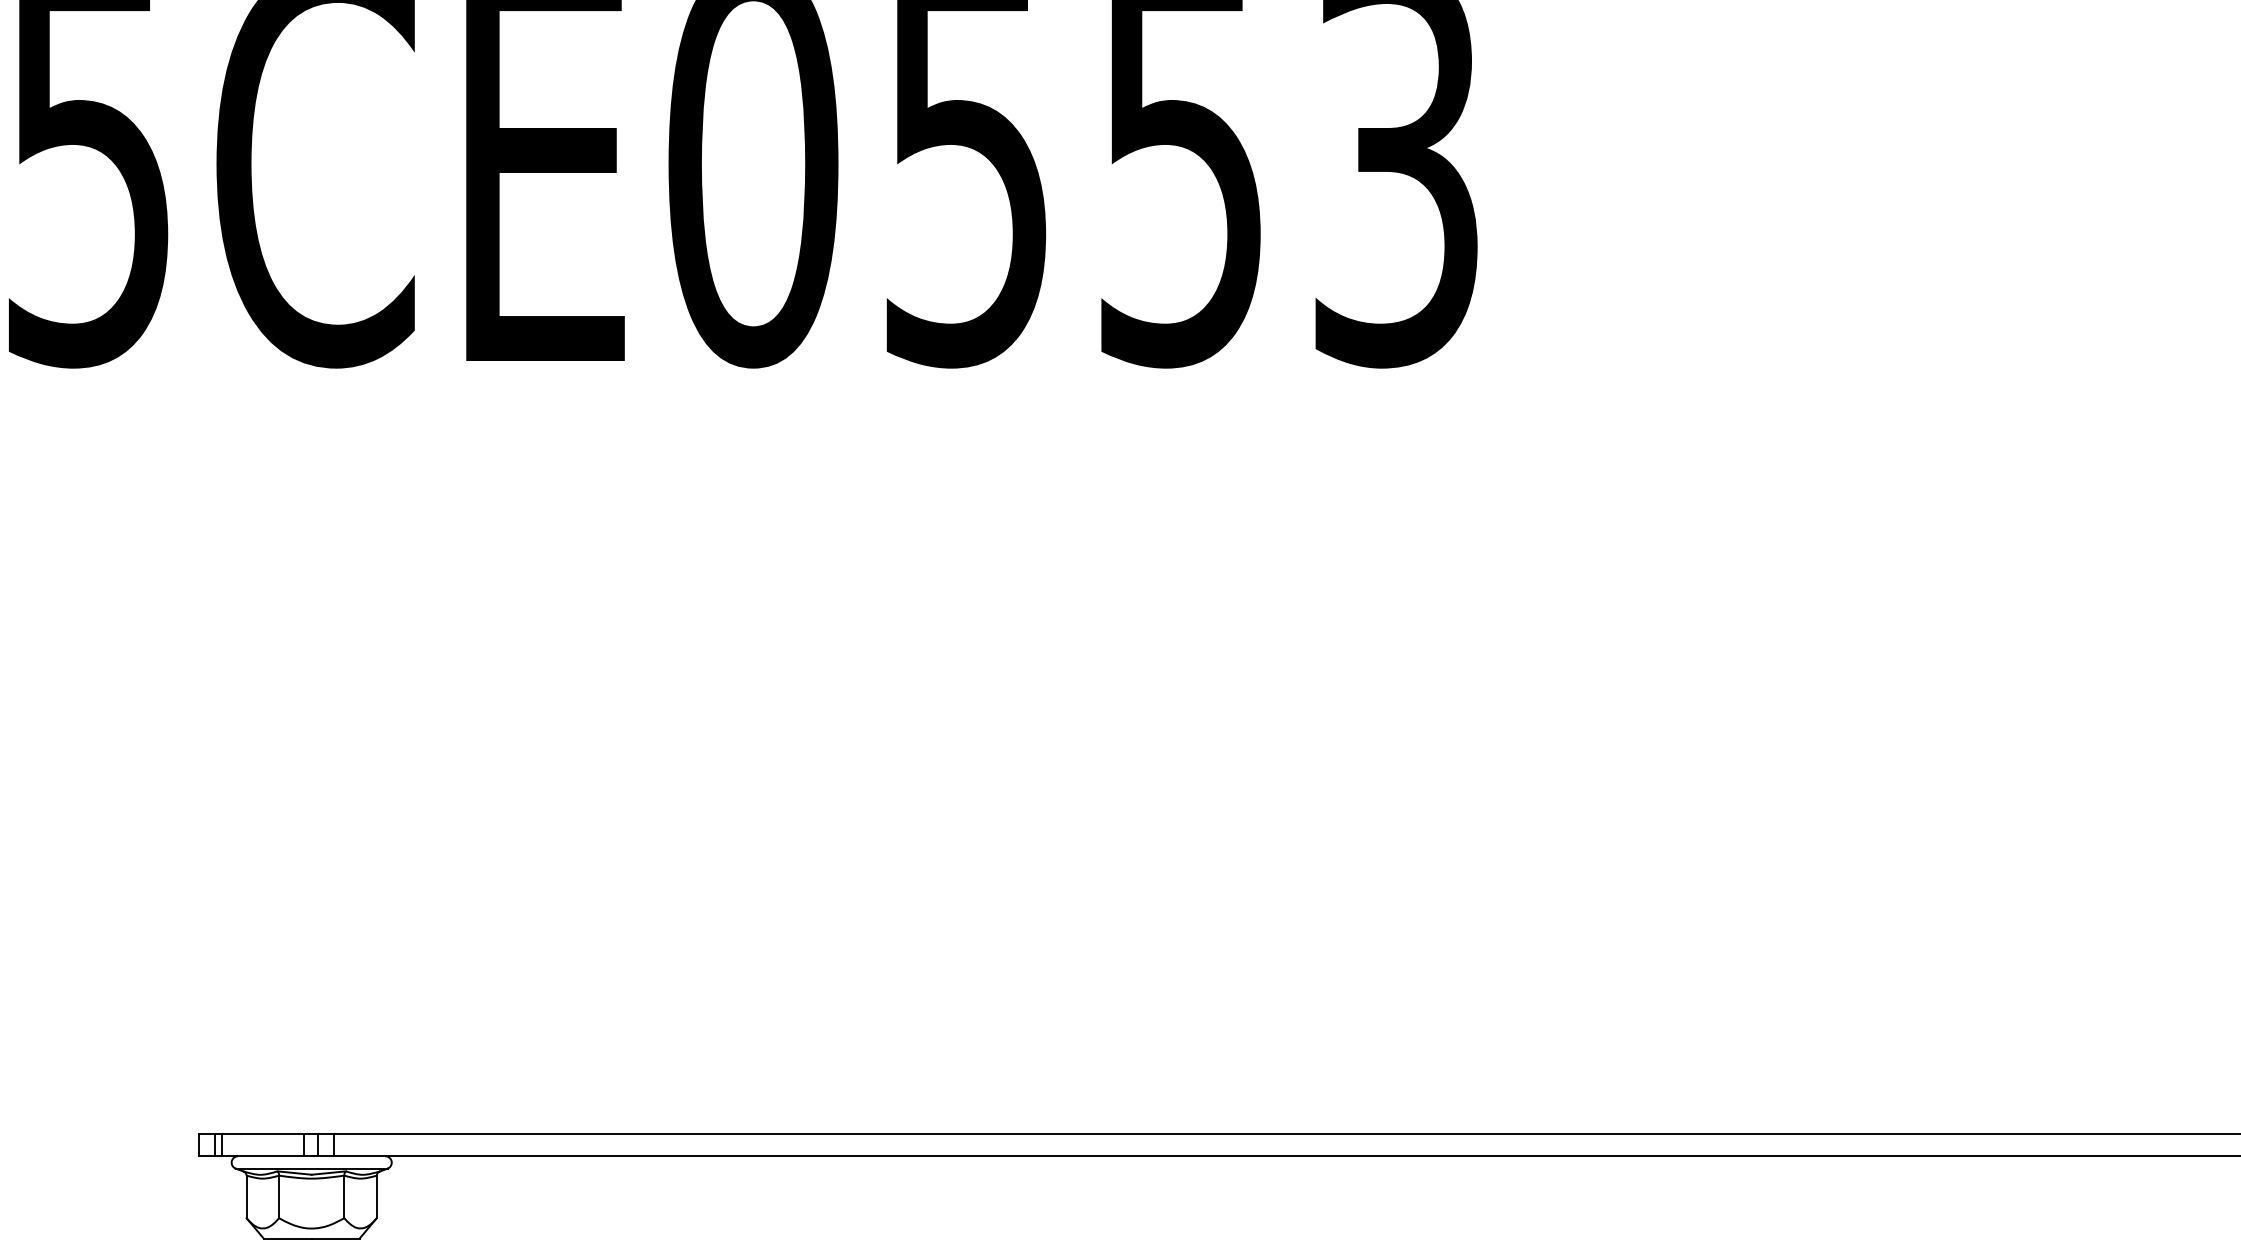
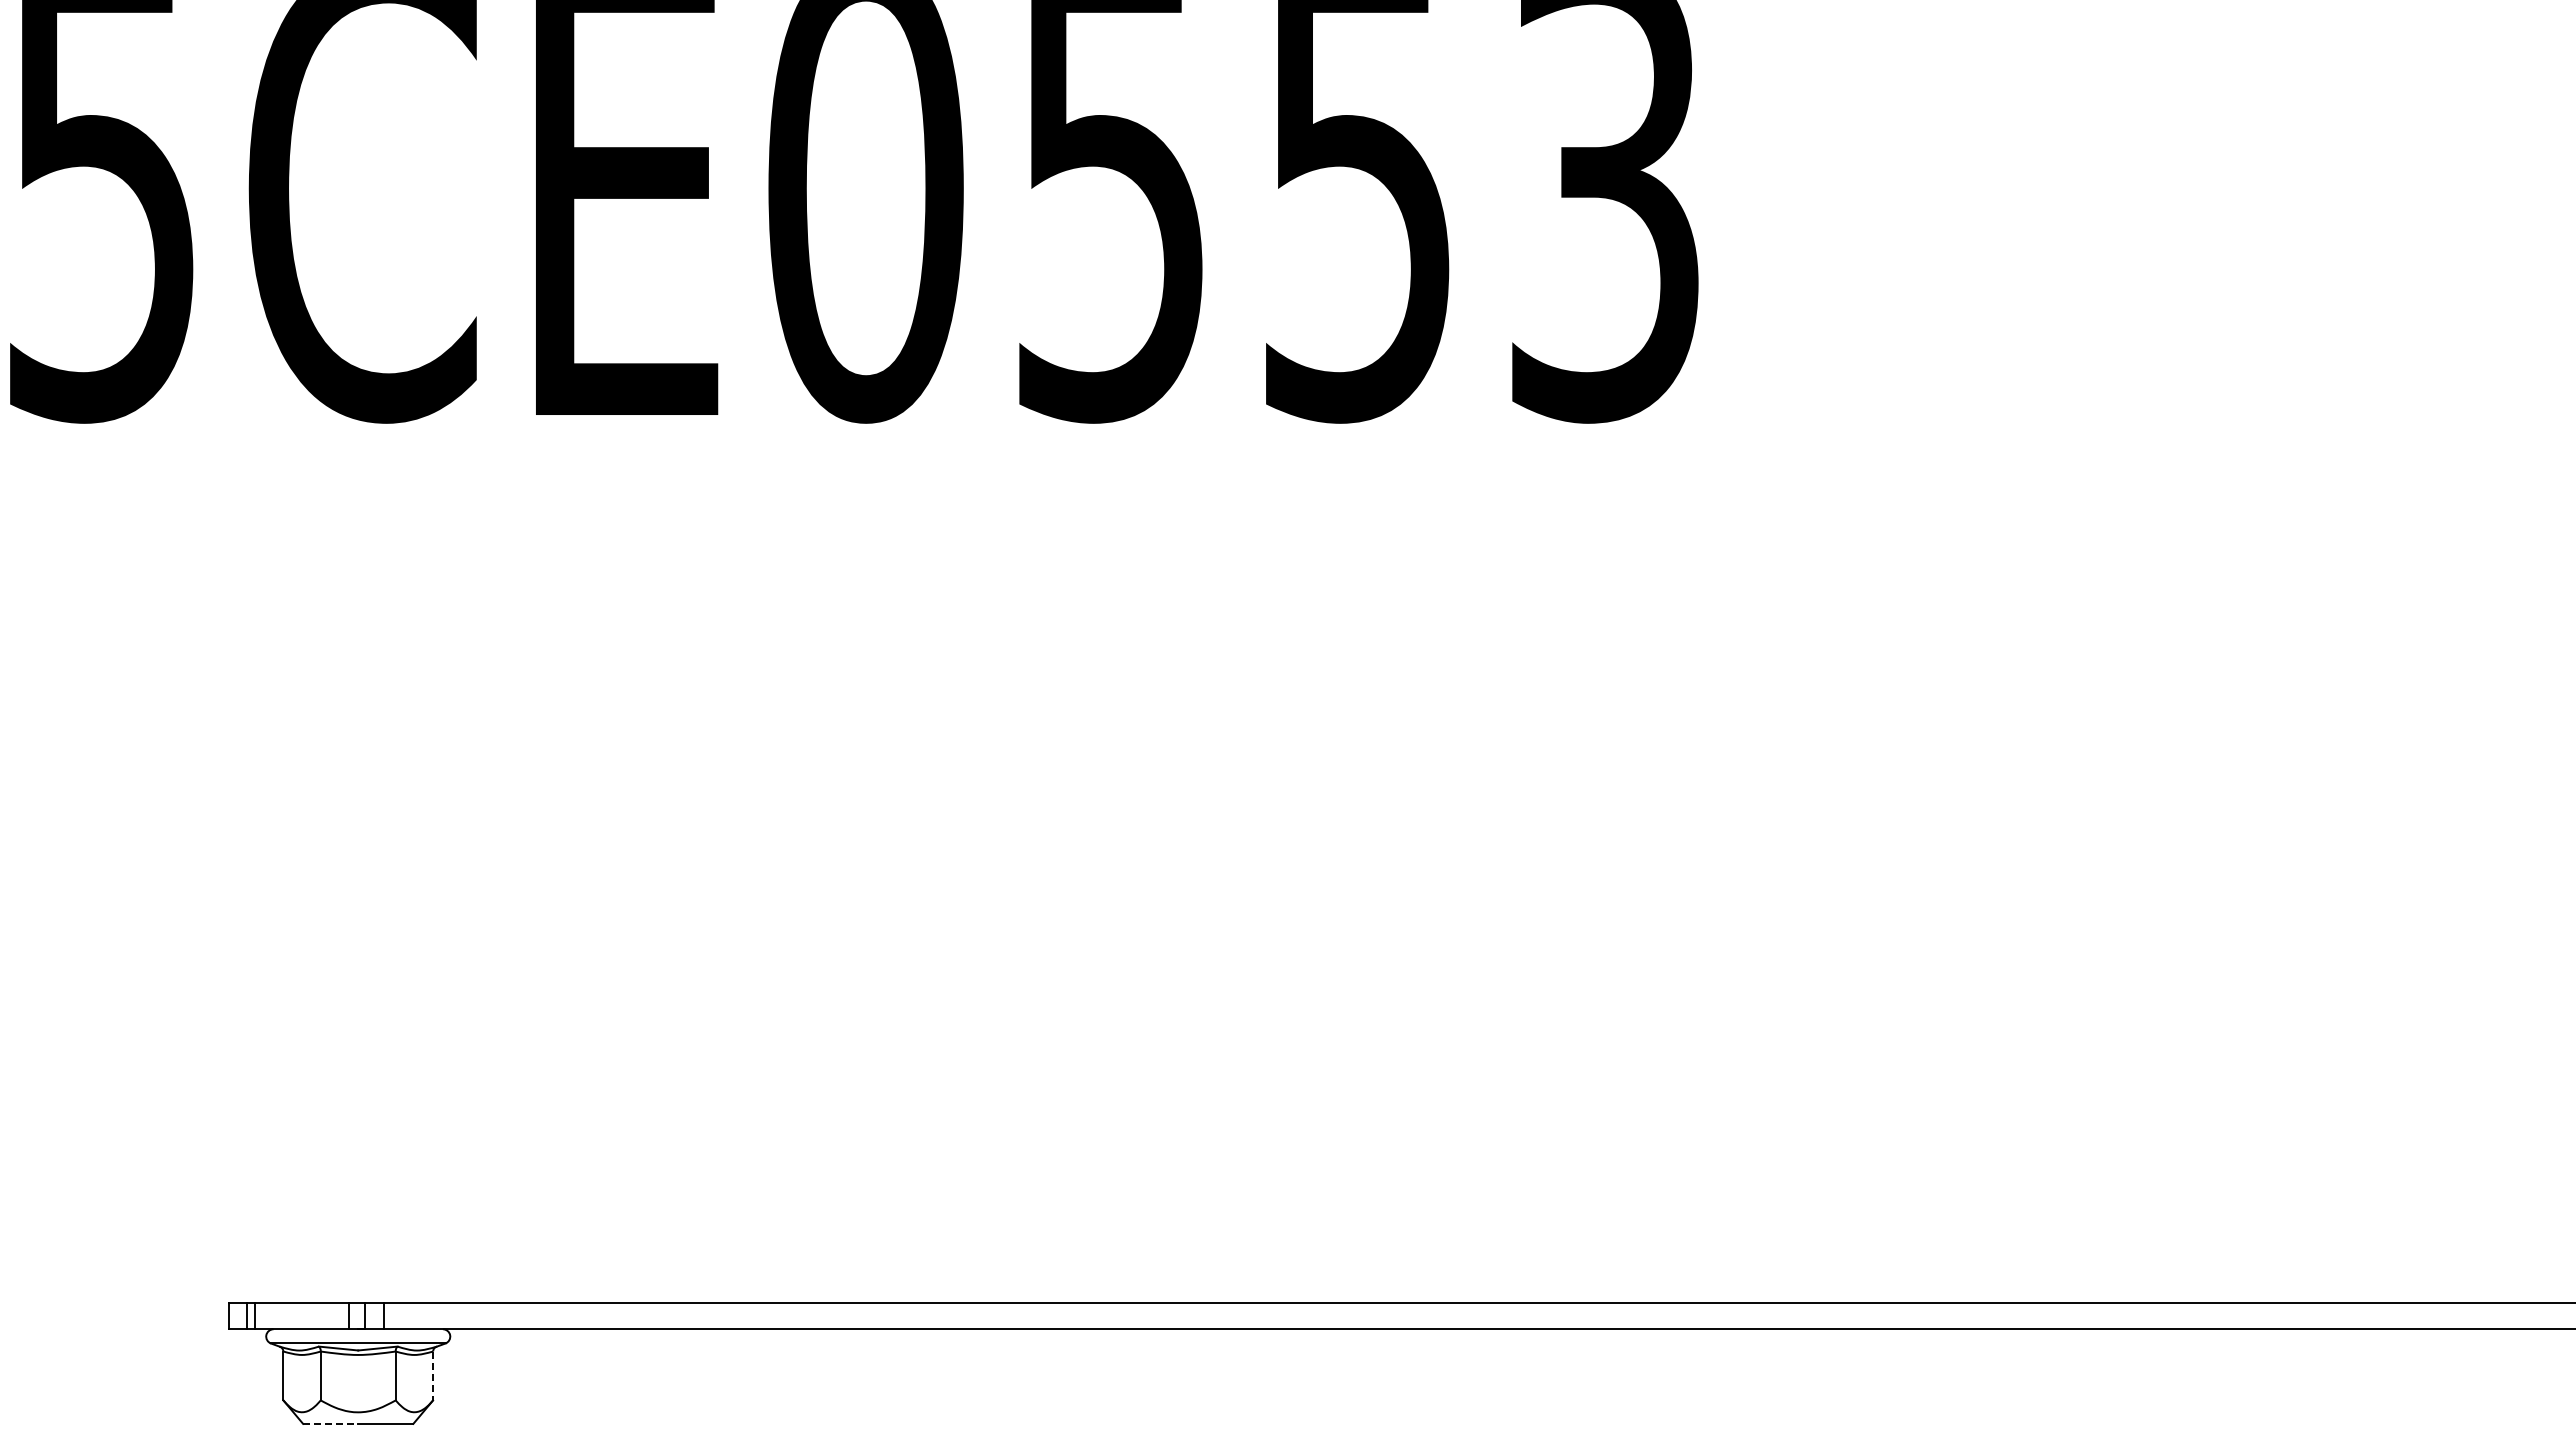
line: (377, 1197) -> (433, 1376), solid -> dashed
line: (287, 1238) -> (330, 1423), solid -> dashed

